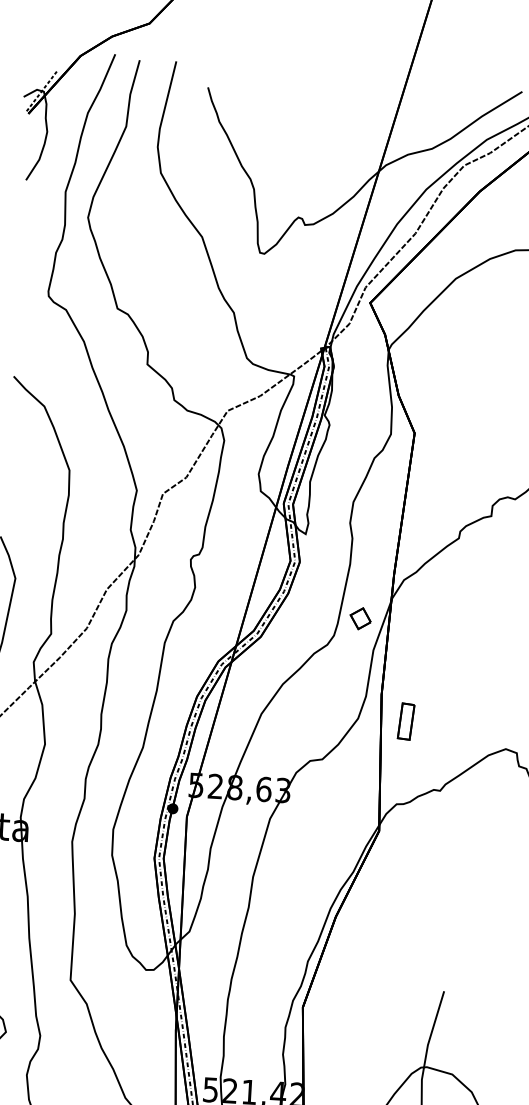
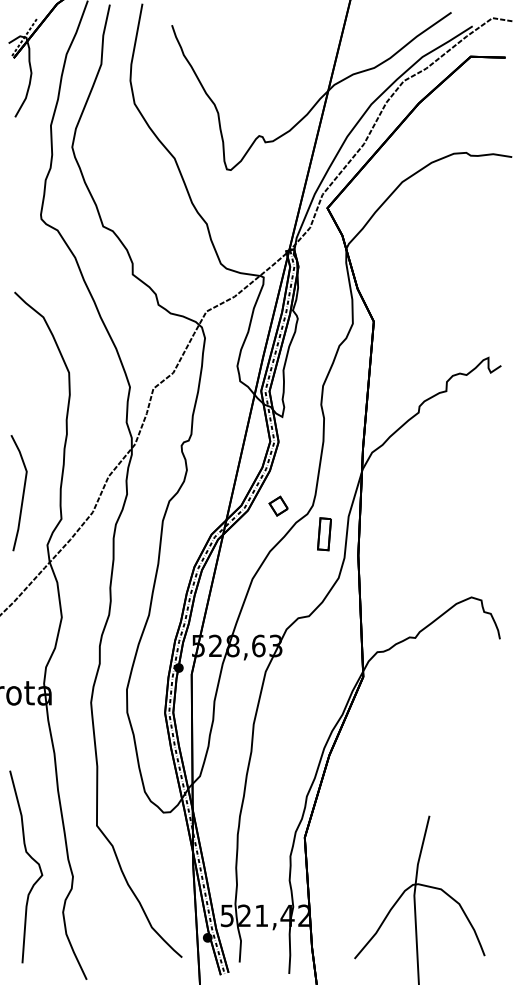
part: (360, 617) -> (278, 505), moved
part: (406, 721) -> (324, 534), moved

